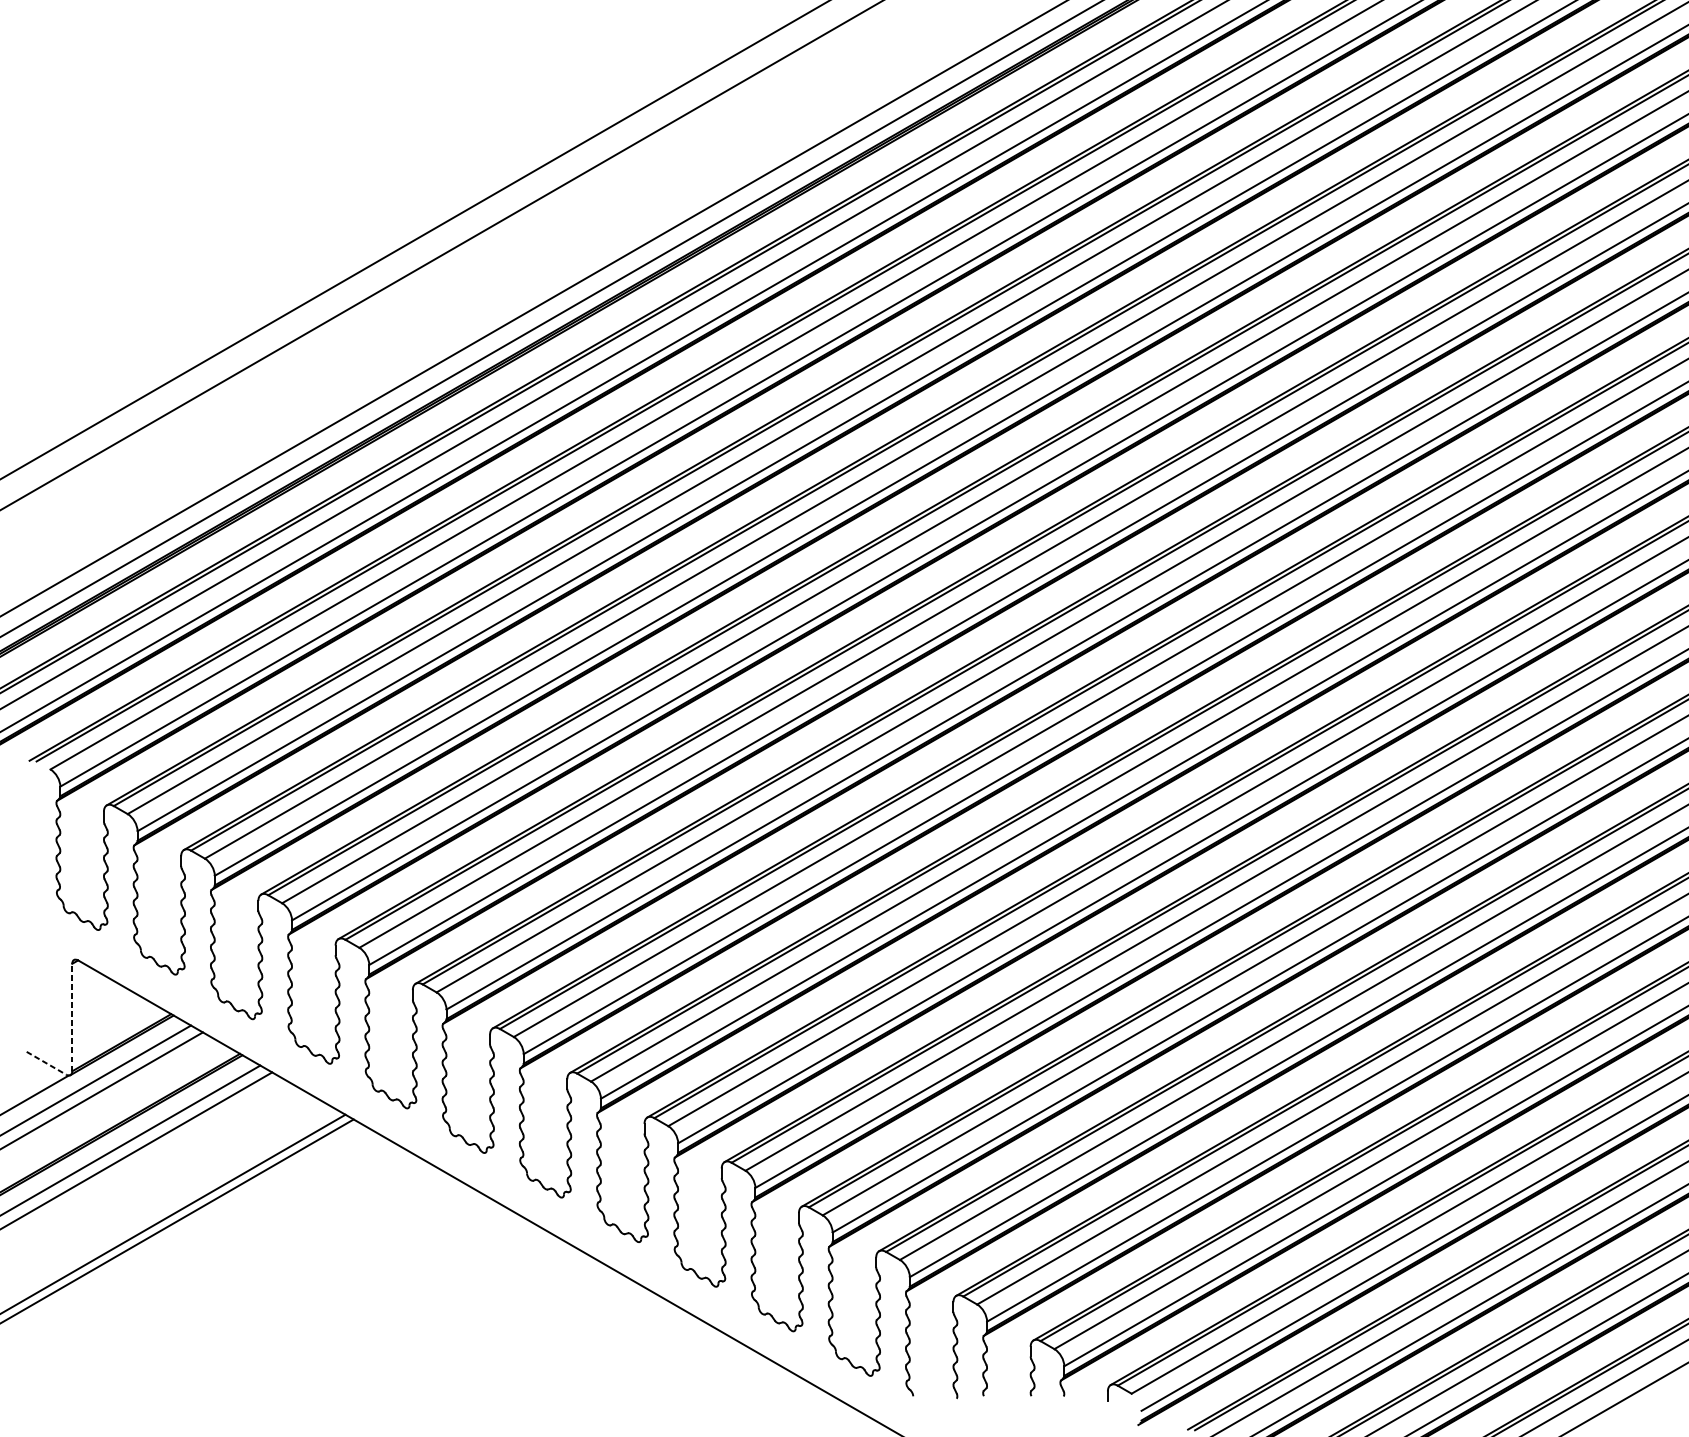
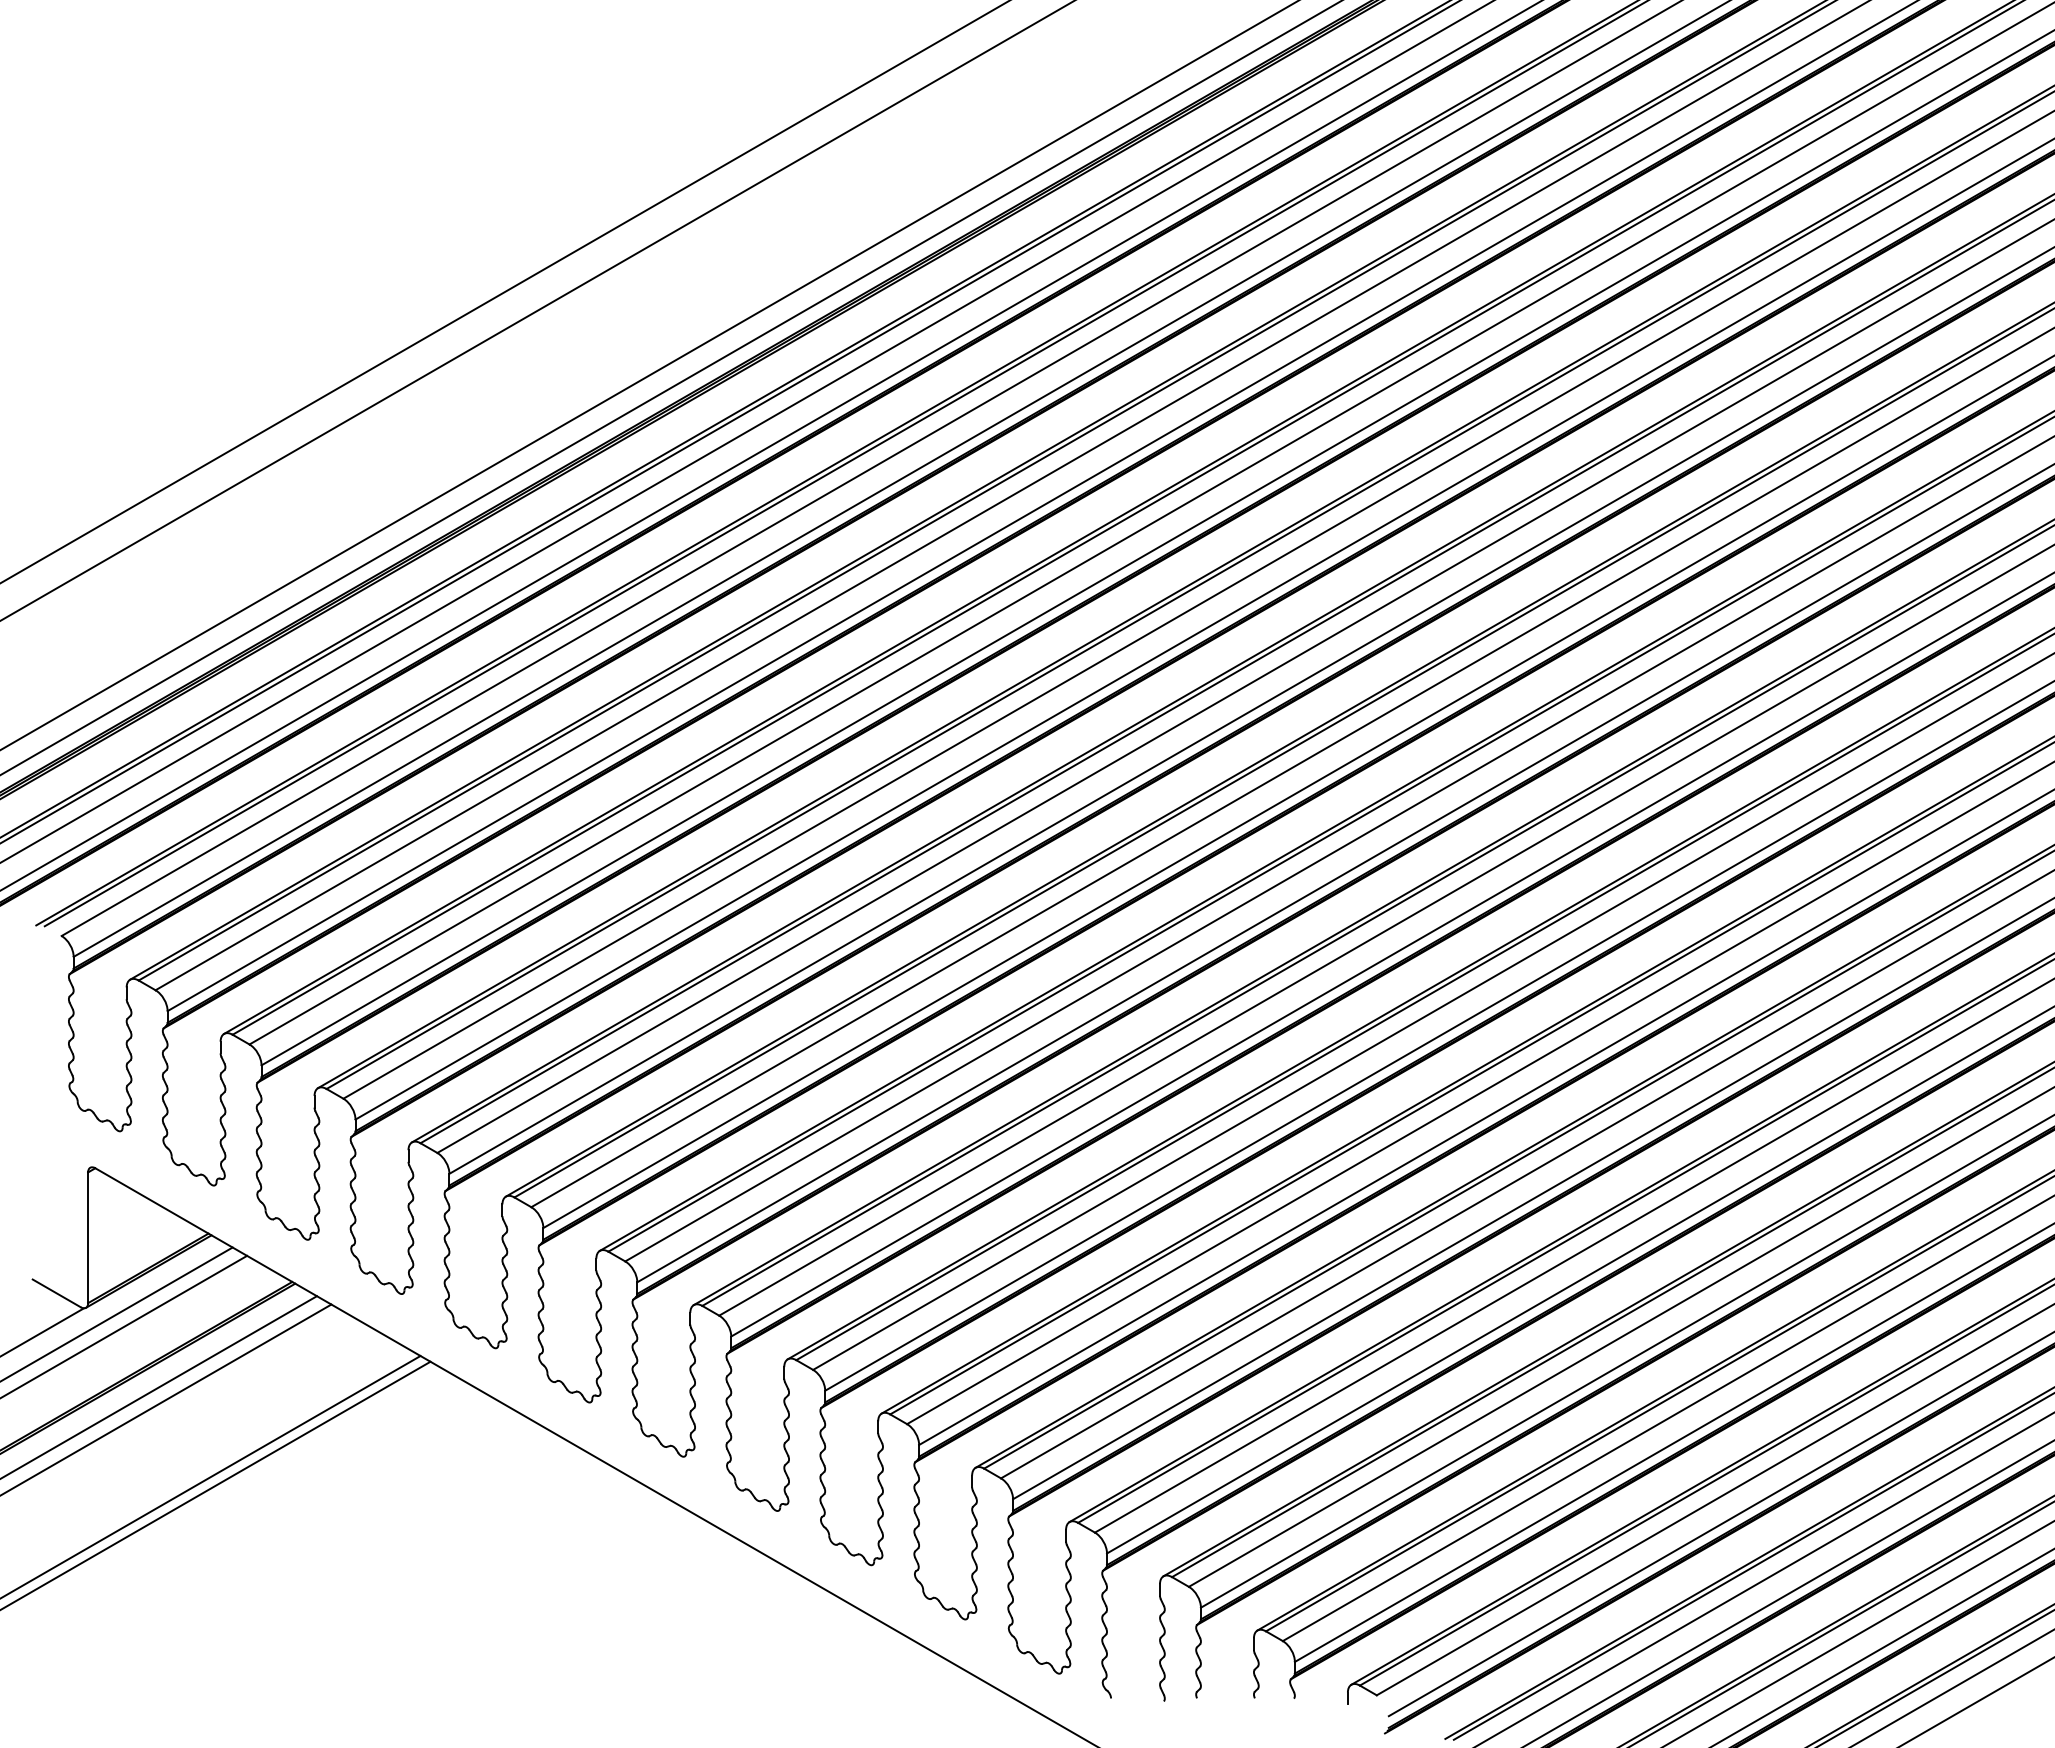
line: (72, 1017) -> (88, 1237), dashed -> solid
line: (46, 1063) -> (56, 1293), dashed -> solid

